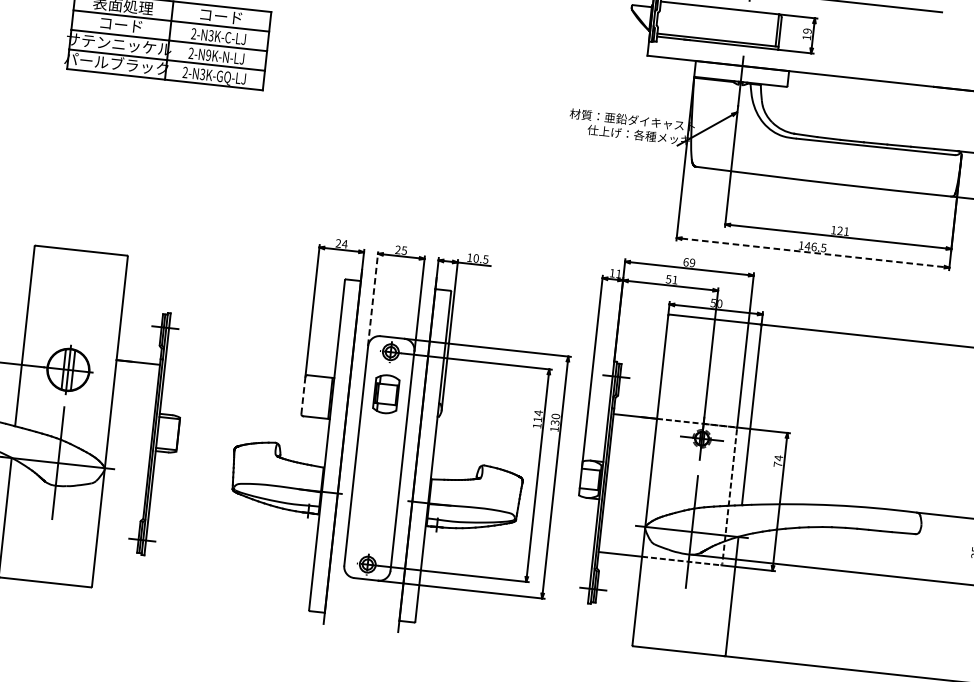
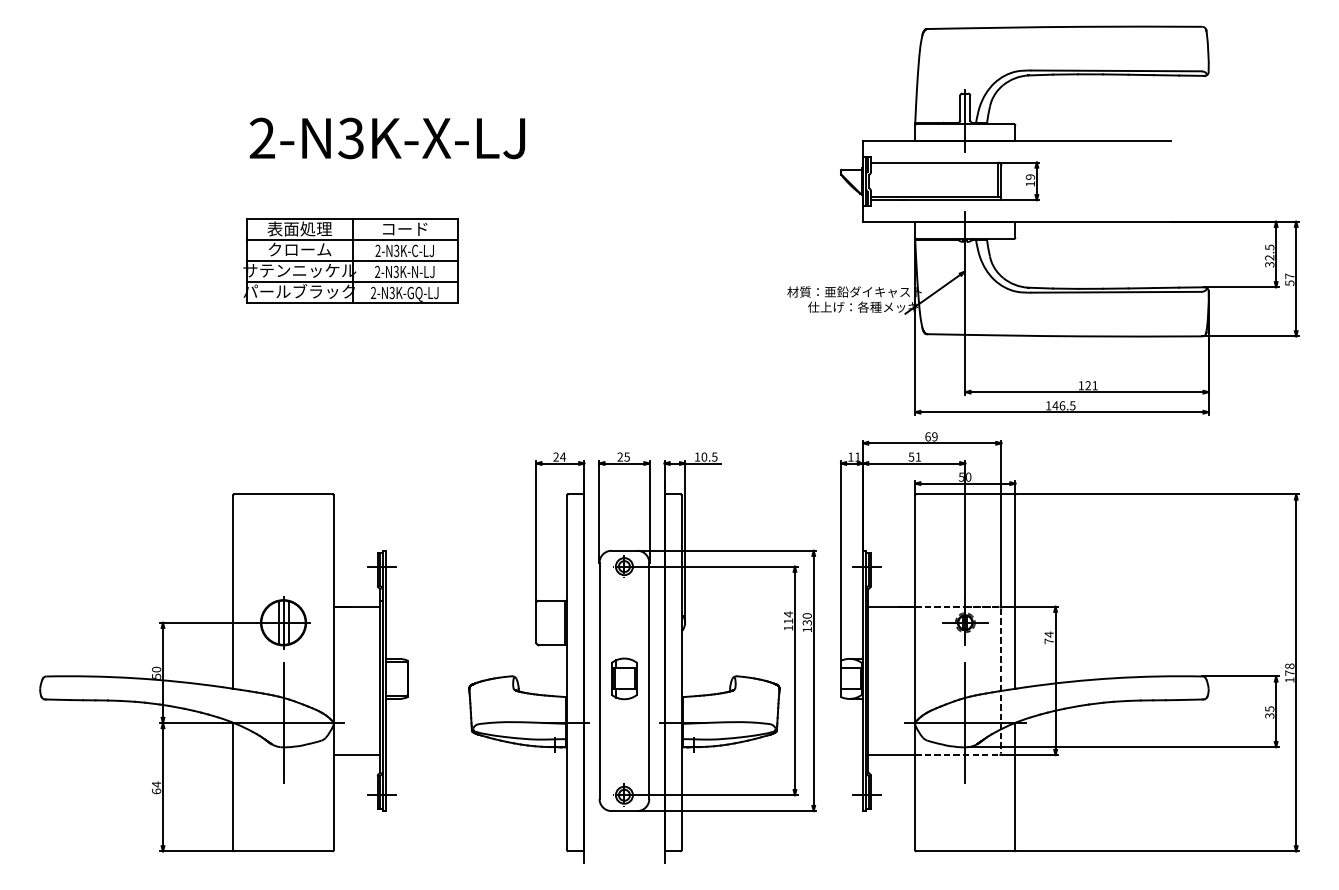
text: (120, 24) -> (299, 249), コード -> クローム
text: (207, 54) -> (395, 271), 2-N9K-N-LJ -> 2-N3K-N-LJ
line: (813, 253) -> (1062, 412), dashed -> solid
line: (373, 298) -> (599, 511), dashed -> solid
part: (386, 393) -> (624, 678), moved
line: (303, 395) -> (536, 622), dashed -> solid
line: (122, 500) -> (356, 755), added

